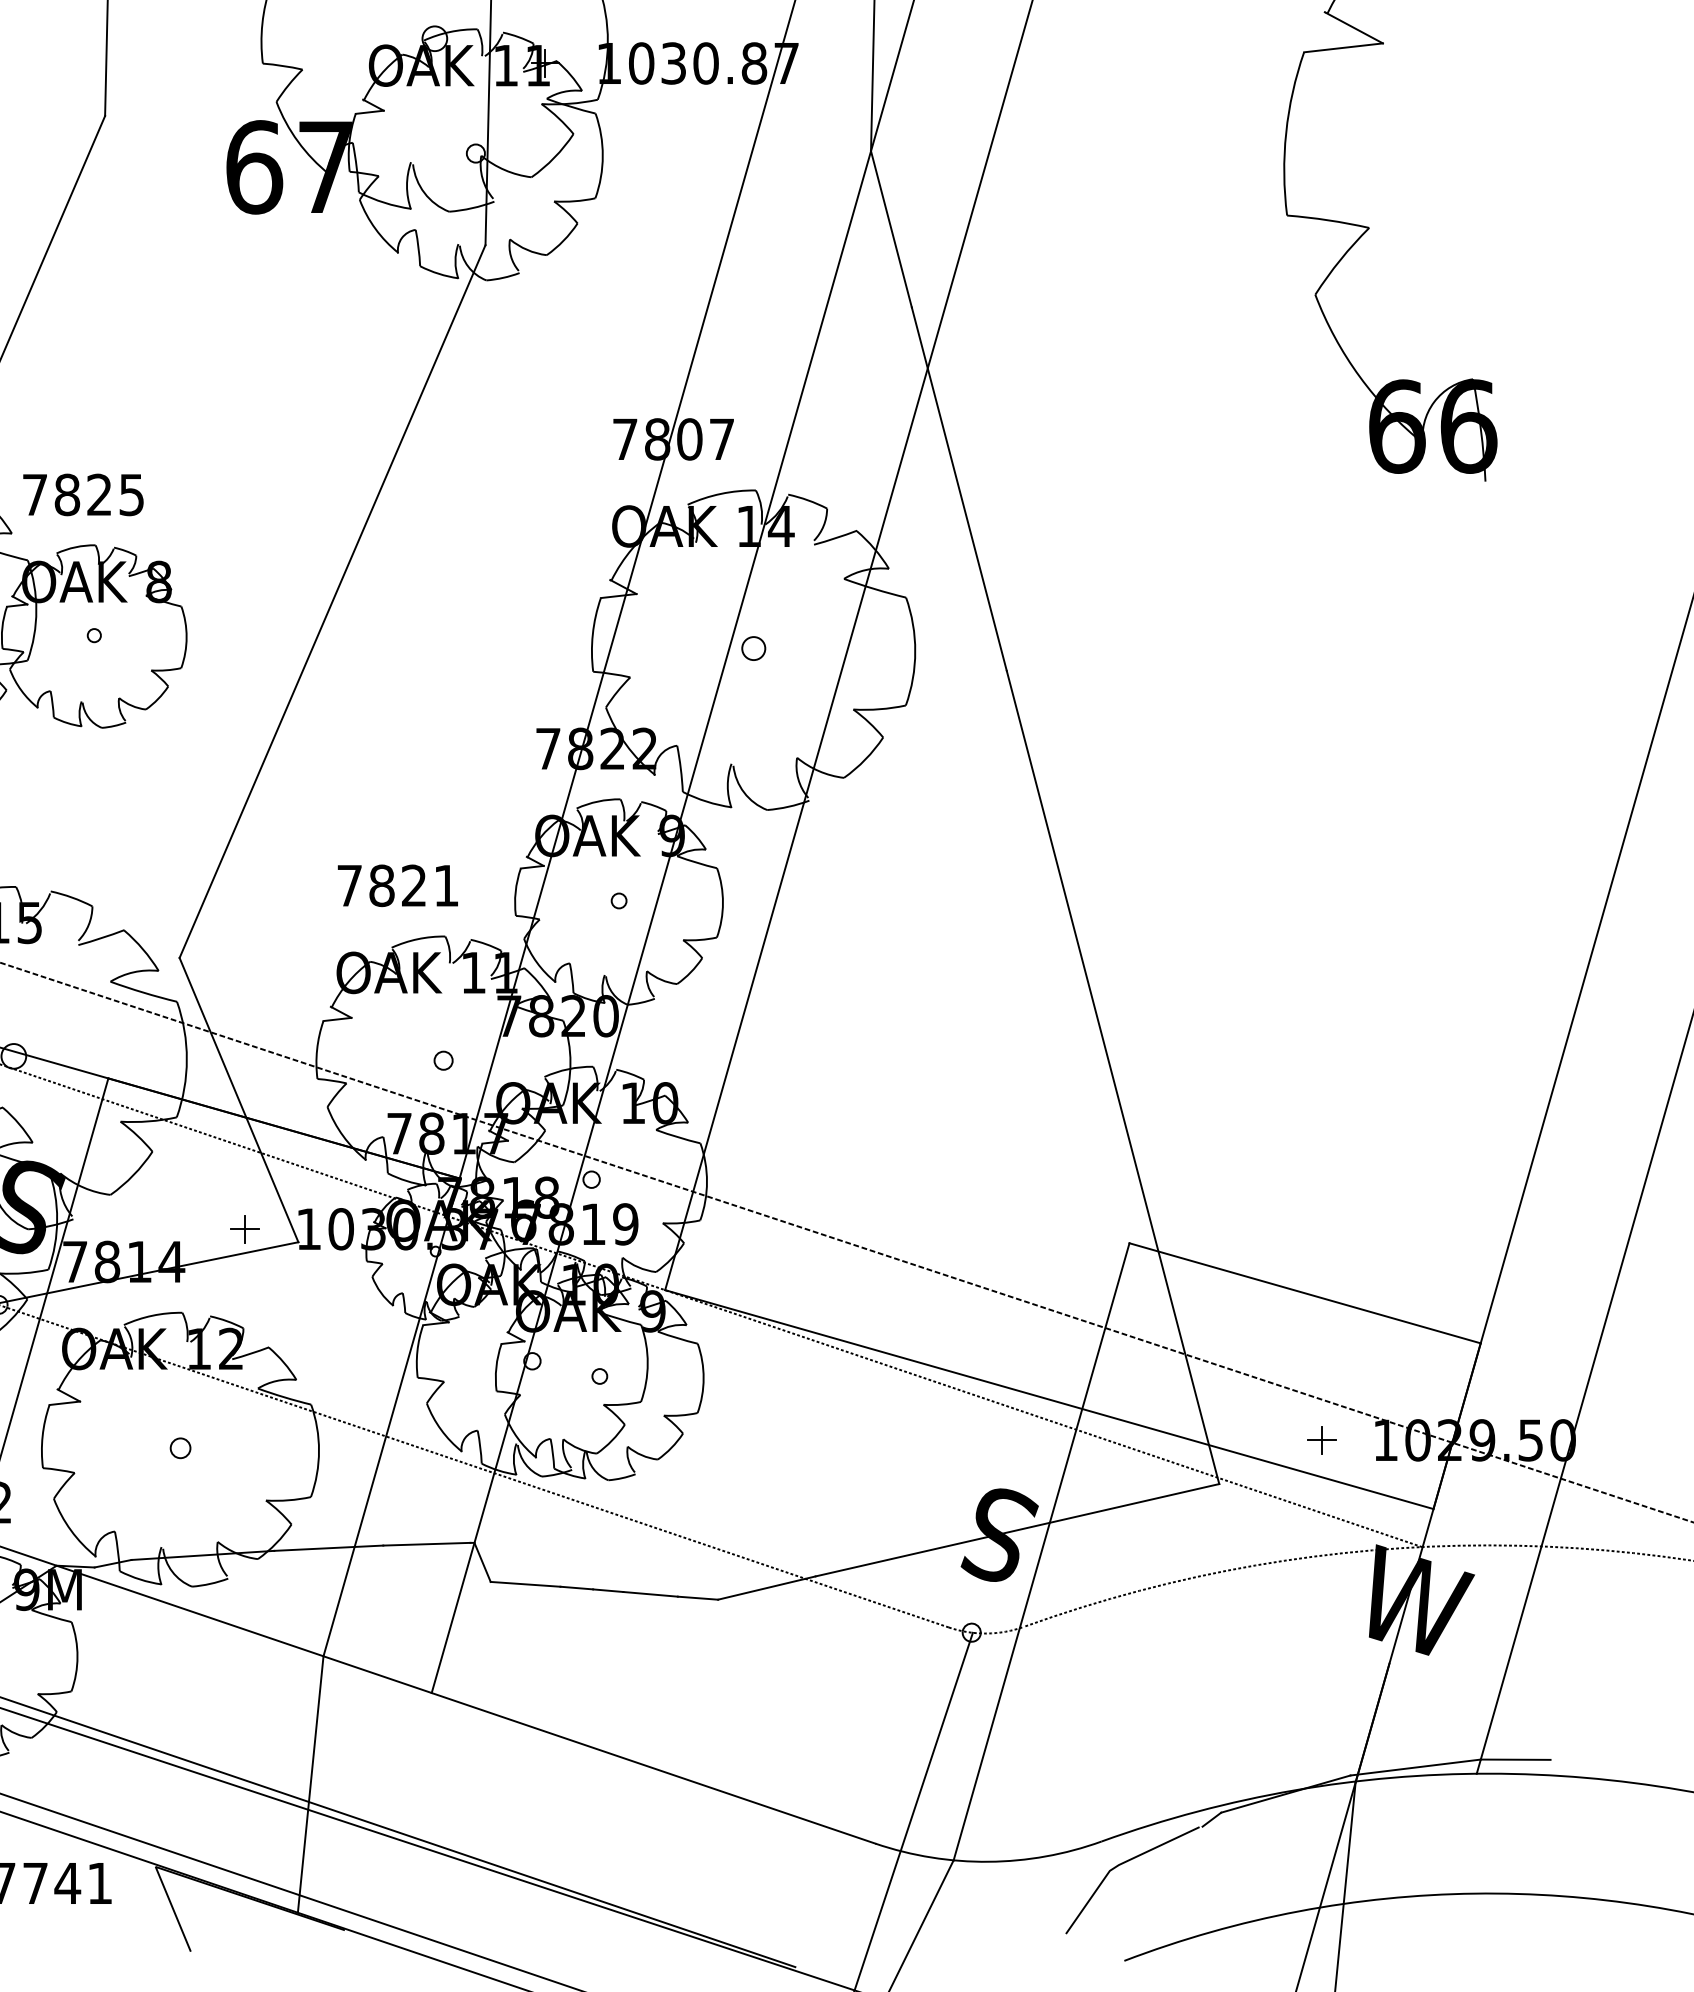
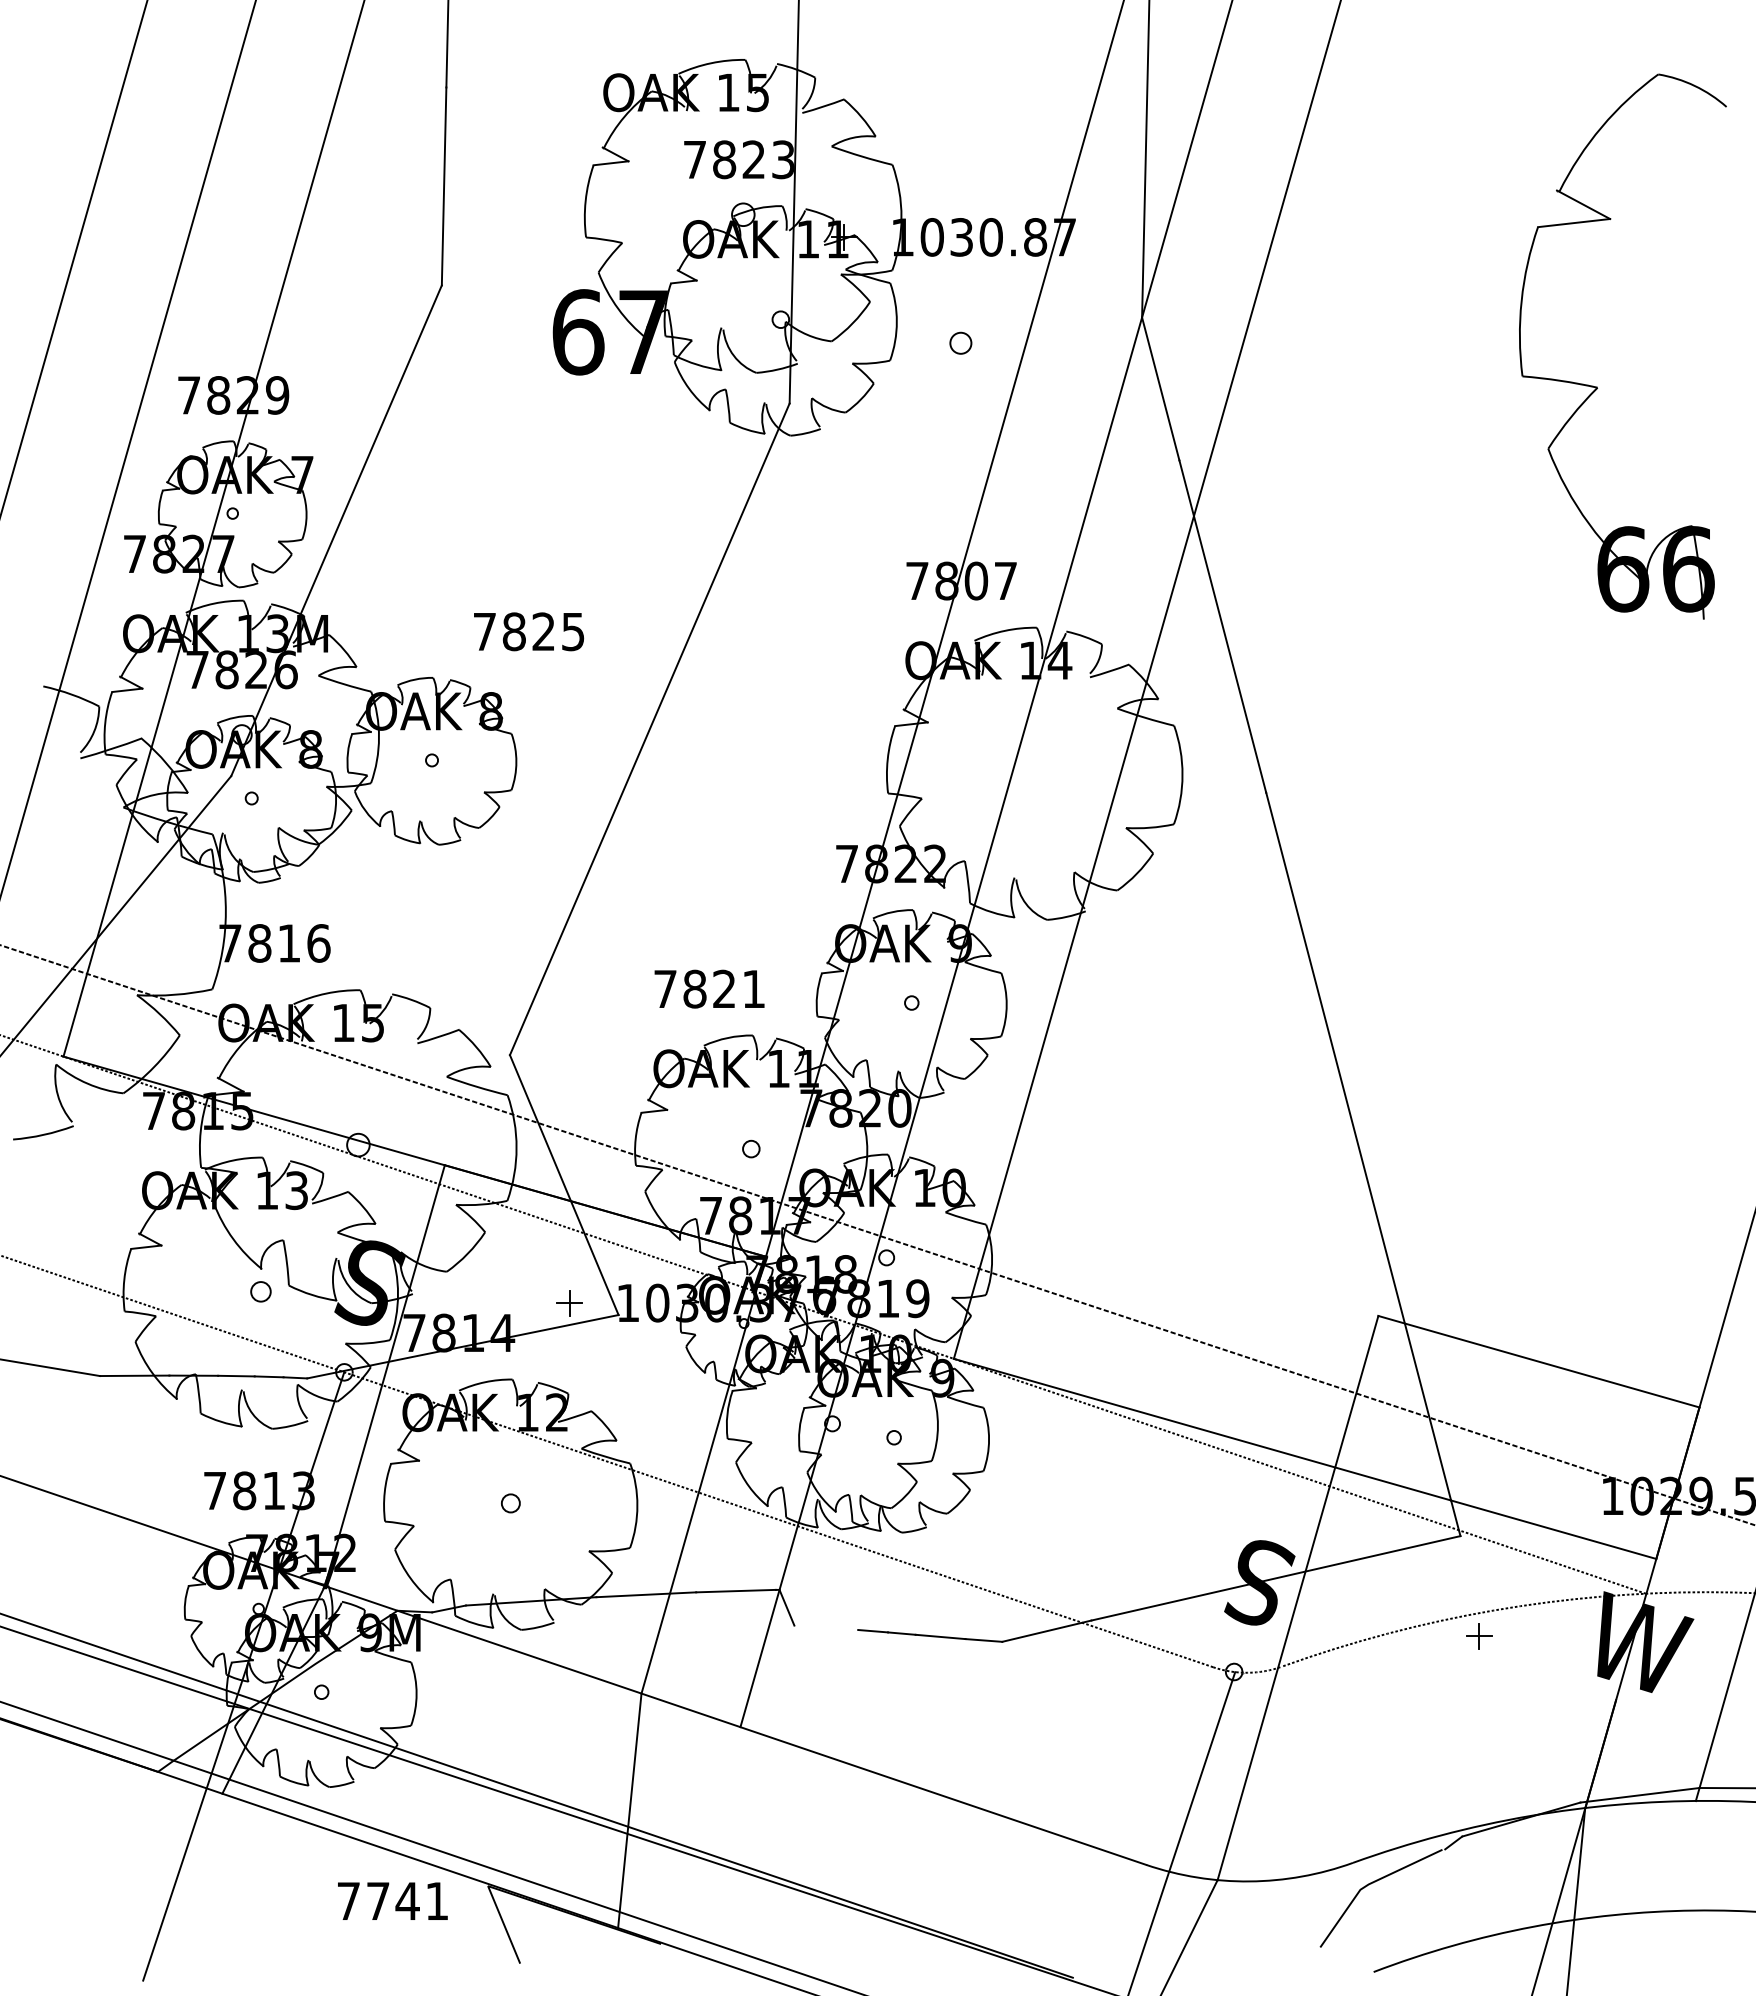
text: (83, 494) -> (529, 631), moved
part: (753, 647) -> (960, 342), moved
part: (1322, 1440) -> (1479, 1636), moved
line: (525, 1584) -> (826, 1627), removed

